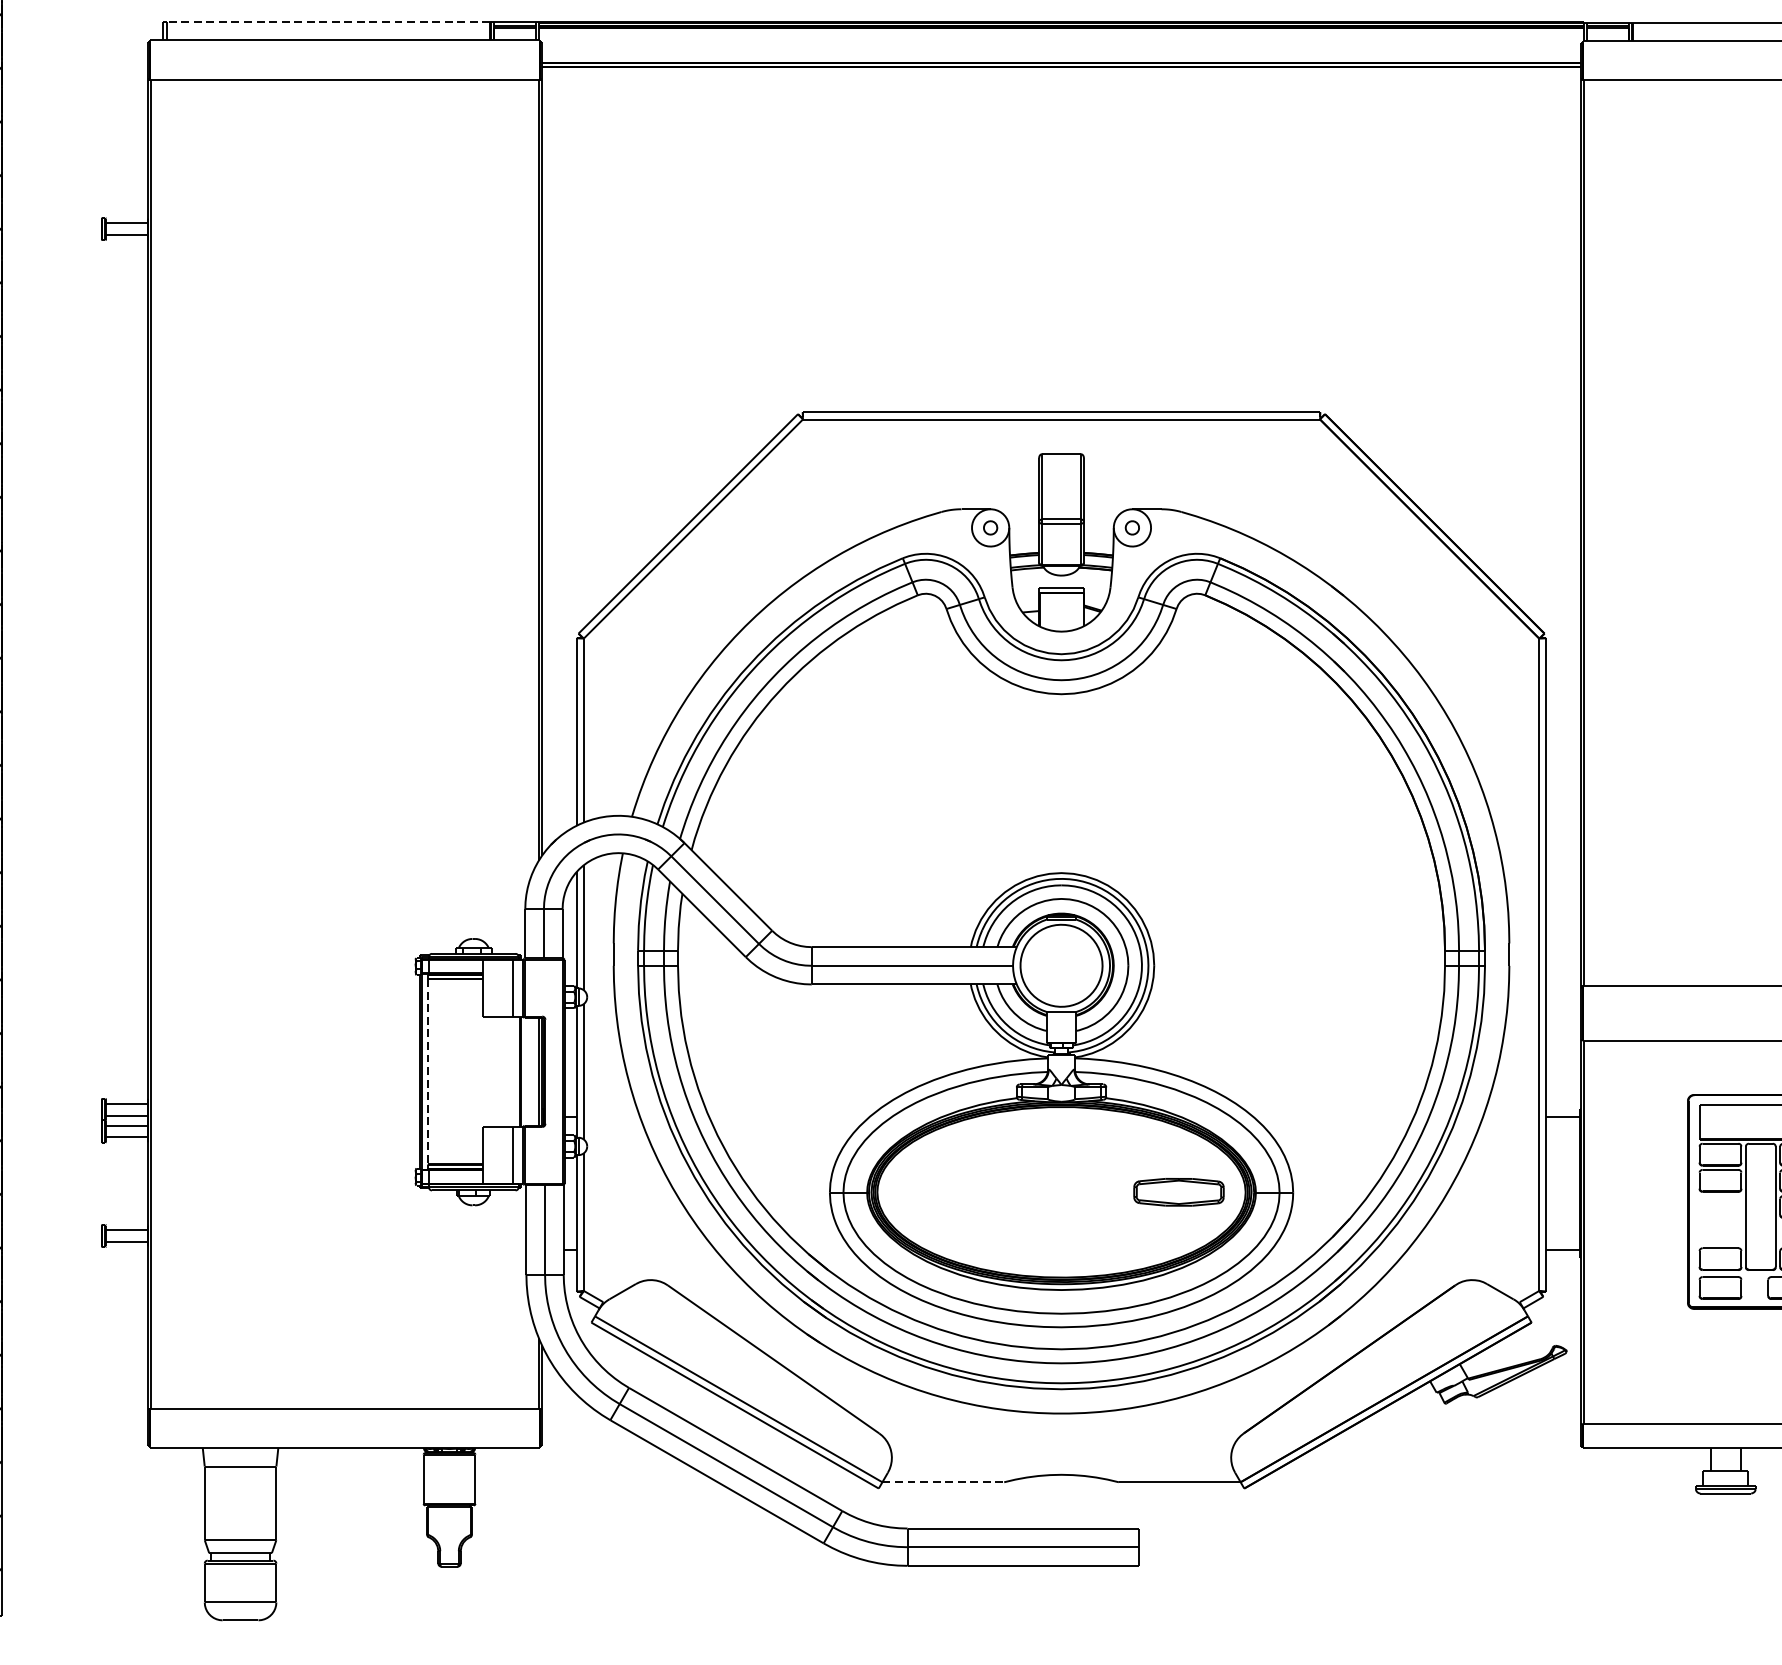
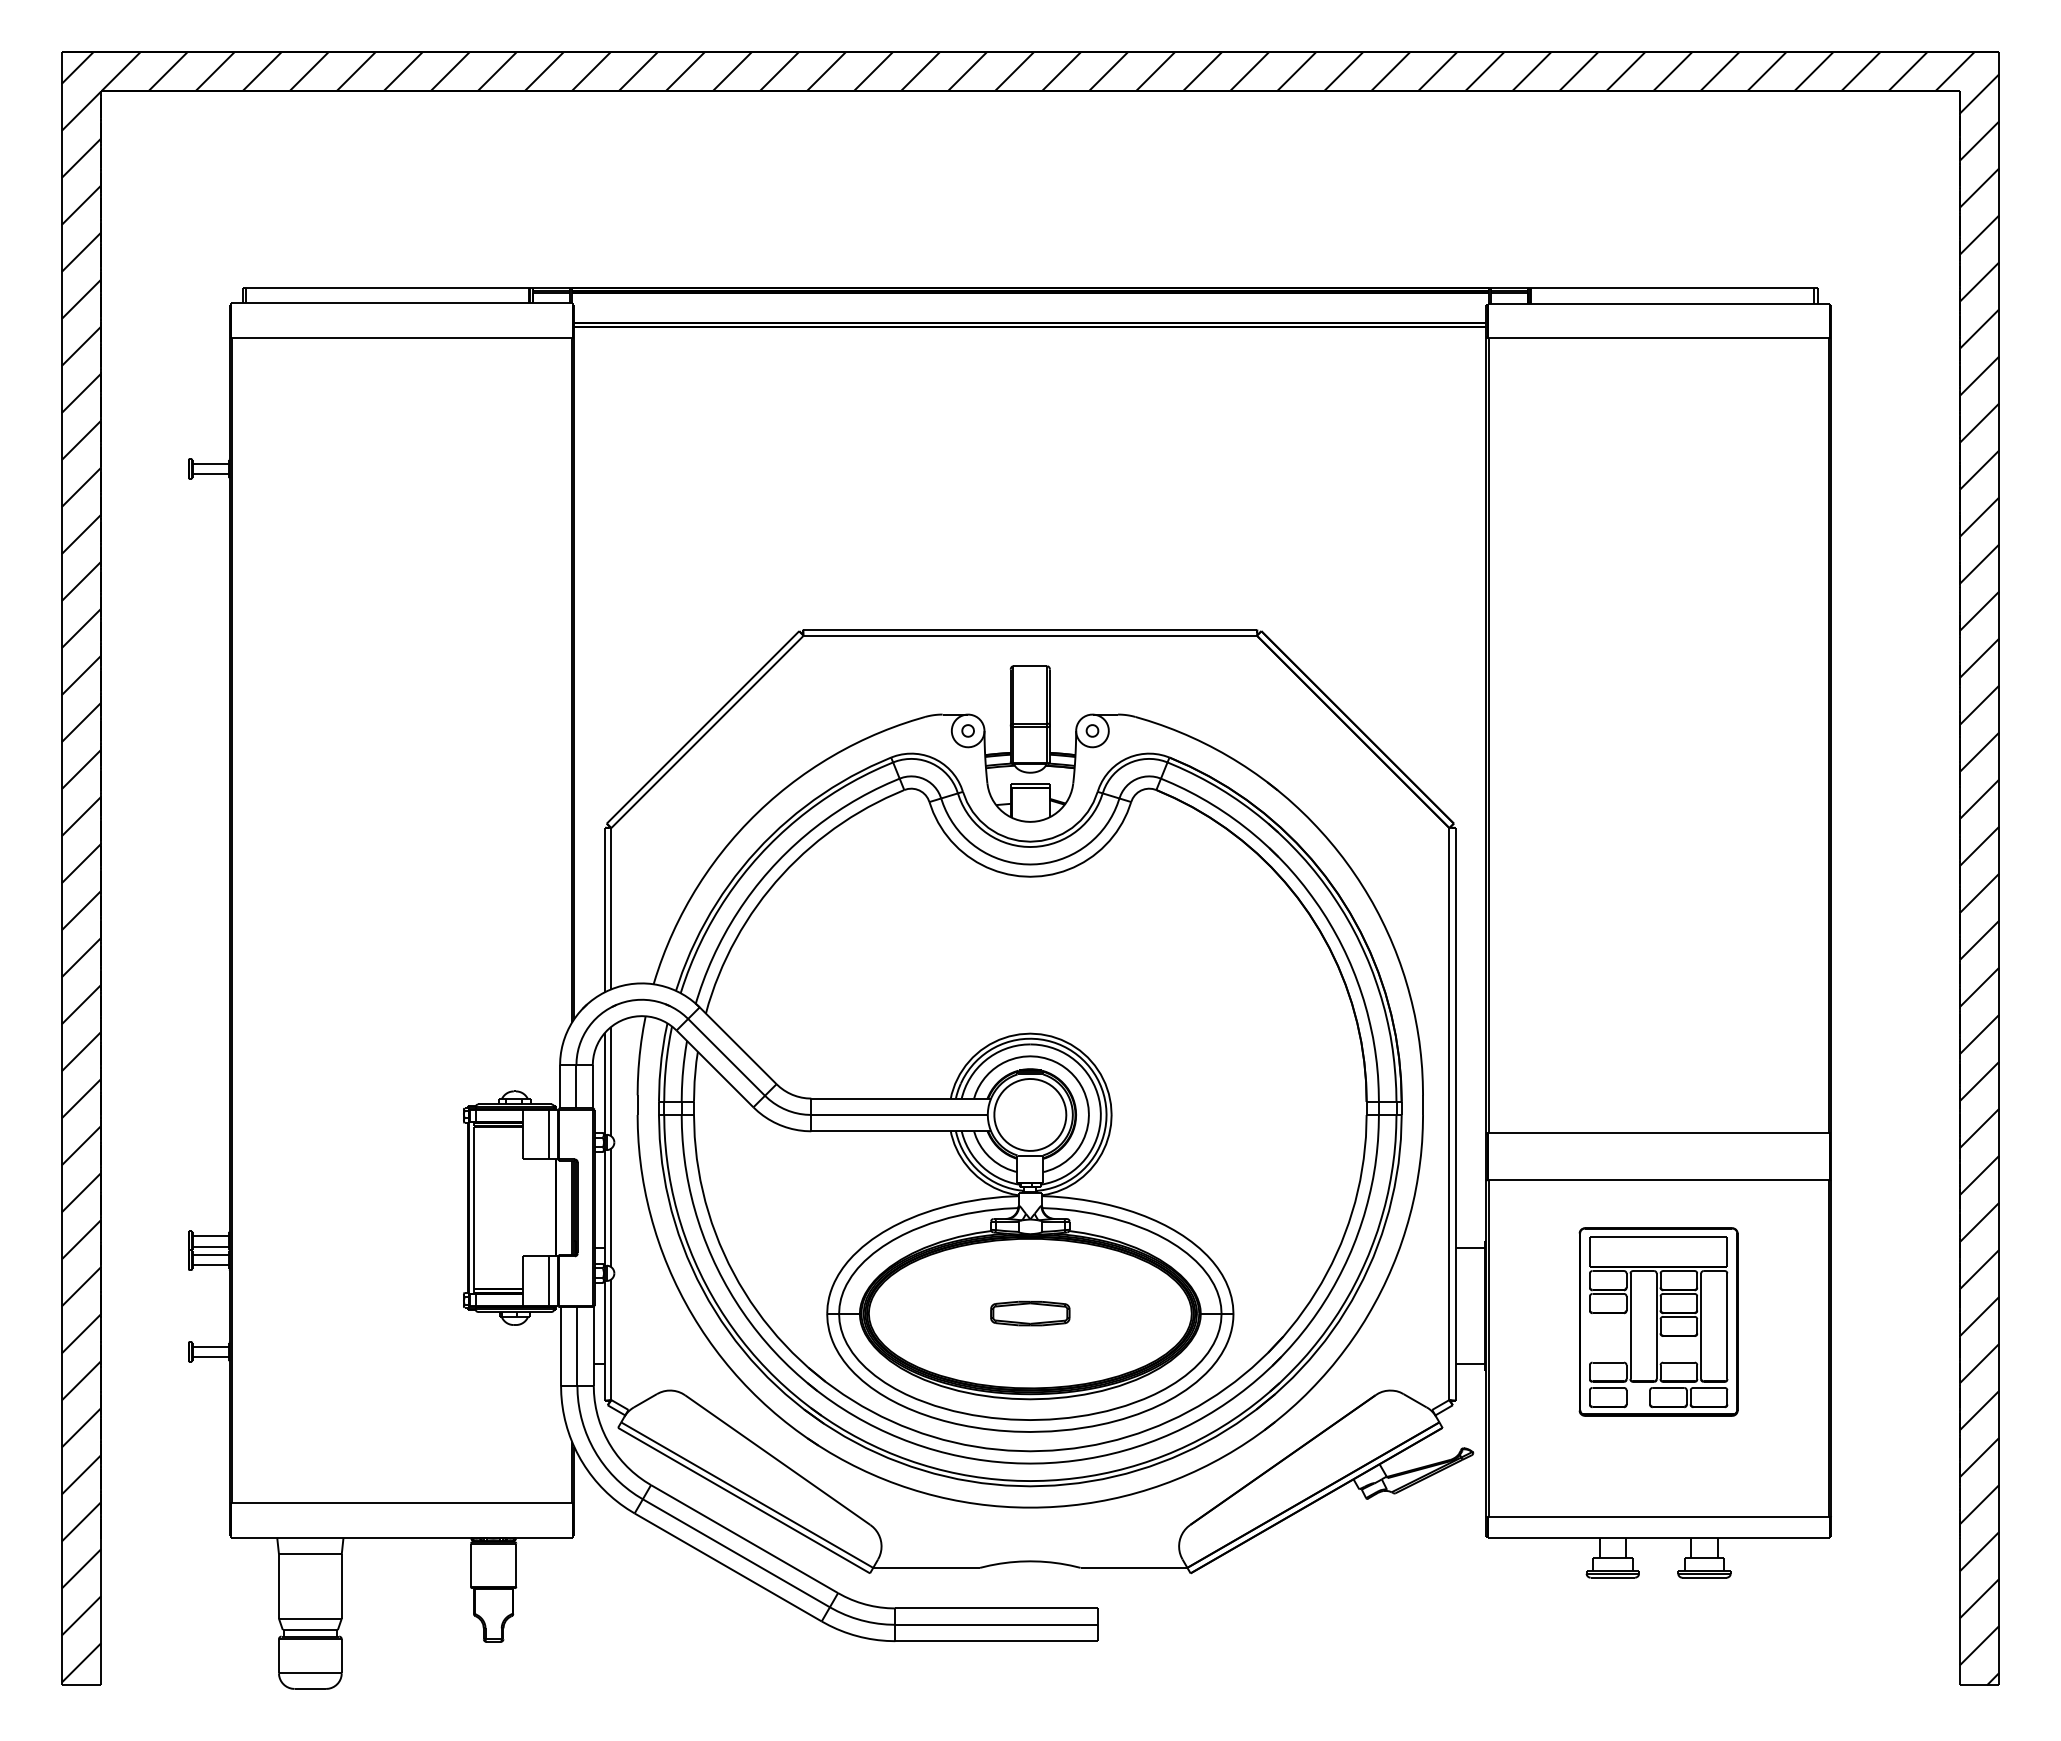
line: (328, 22) -> (387, 287), dashed -> solid
line: (427, 1072) -> (474, 1208), dashed -> solid
part: (1179, 1192) -> (1030, 1313), moved
line: (944, 1481) -> (927, 1567), dashed -> solid

